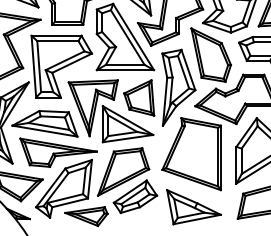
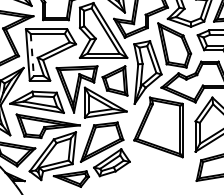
line: (39, 66) -> (32, 54), solid -> dashed
part: (193, 207) -> (160, 171), removed

